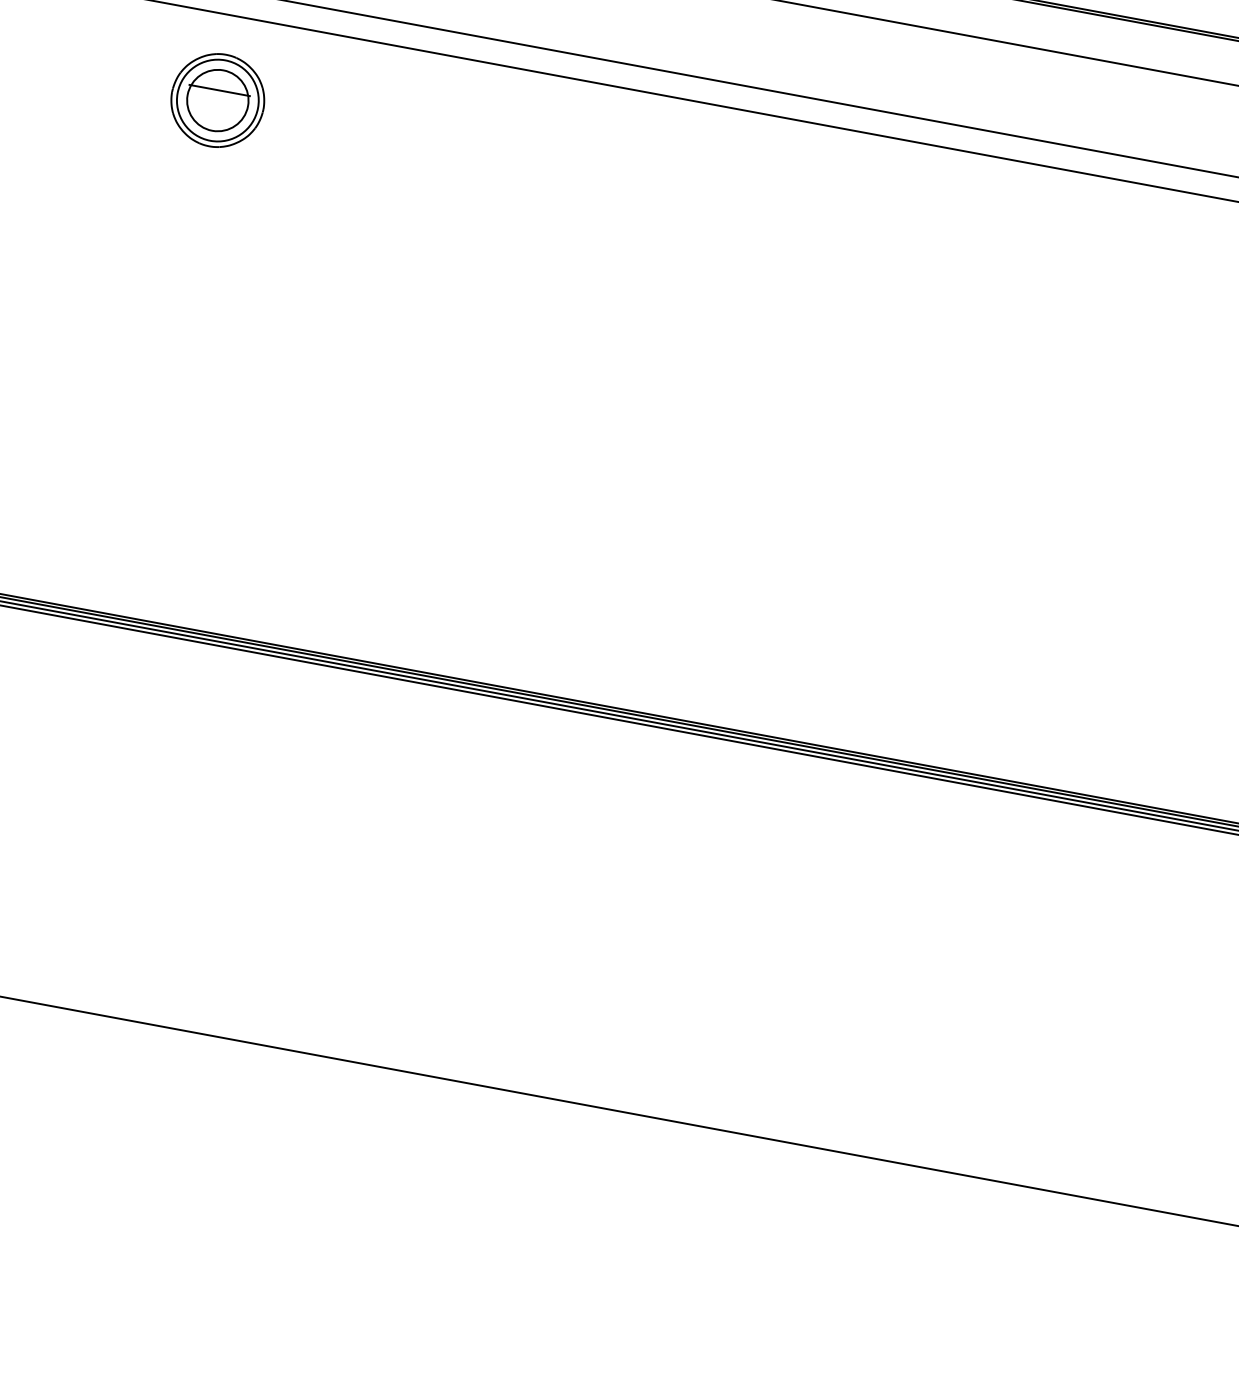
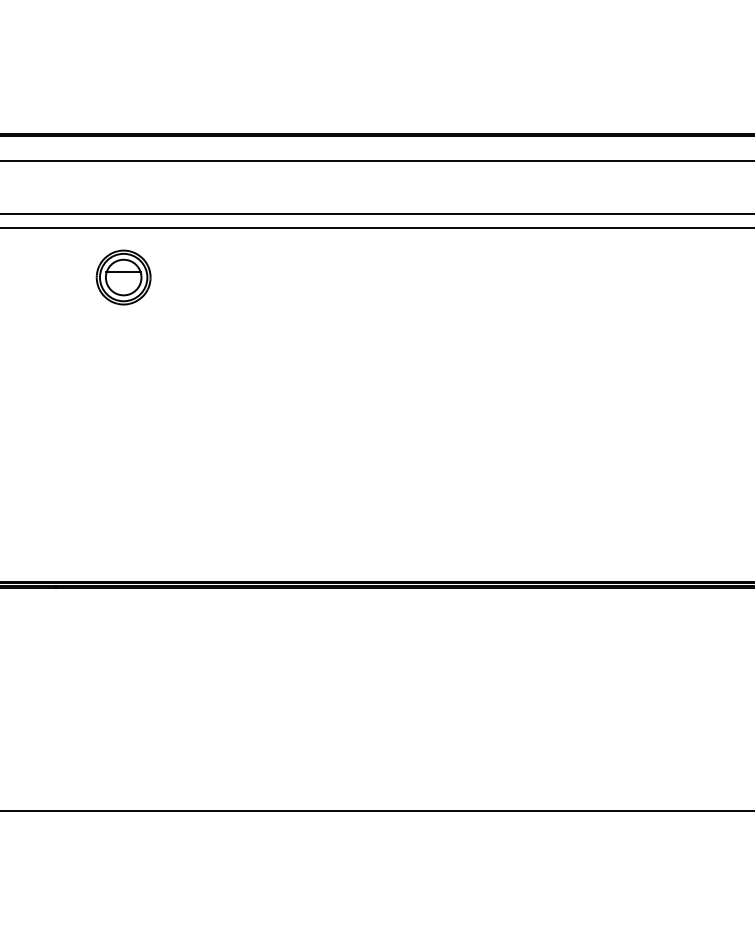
part: (217, 100) -> (123, 277), moved

